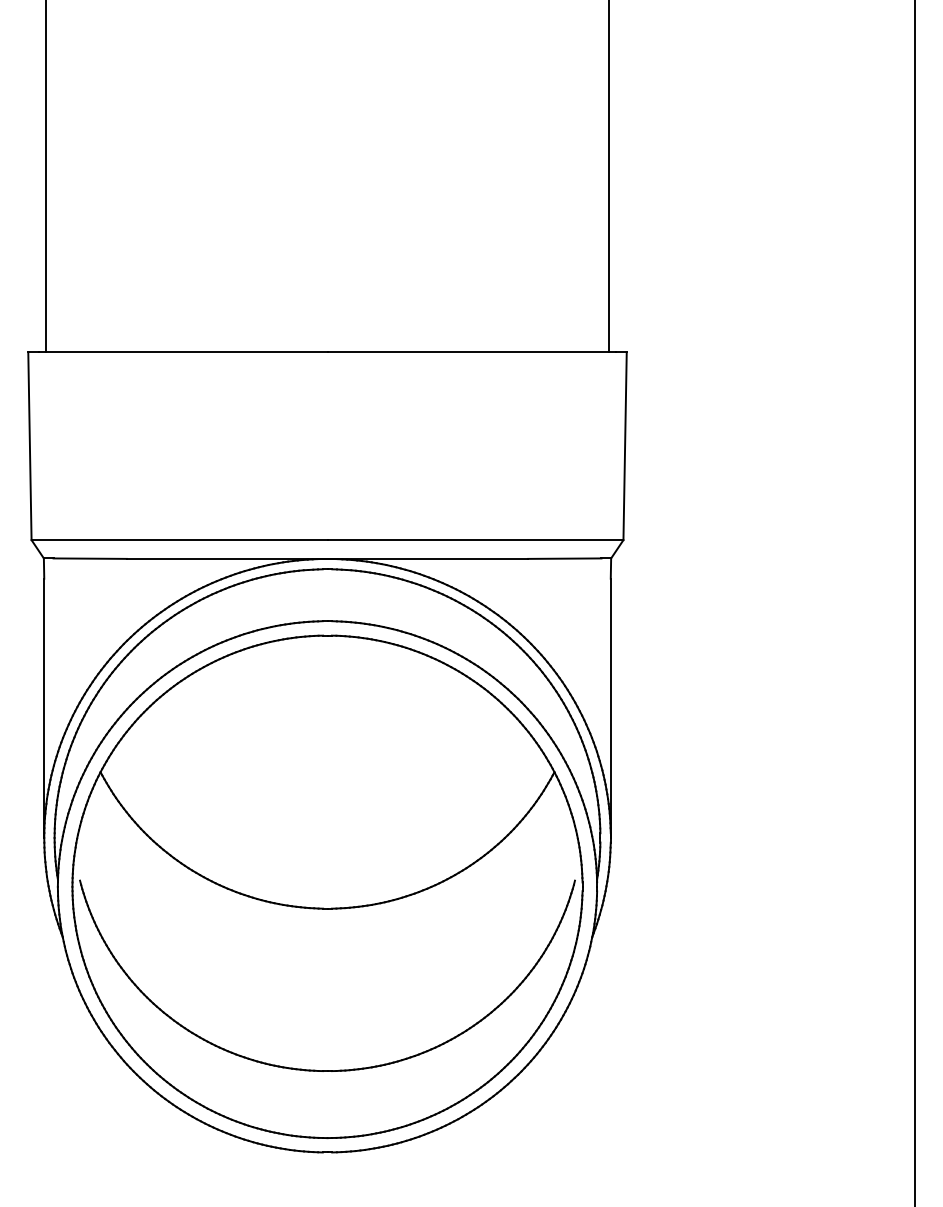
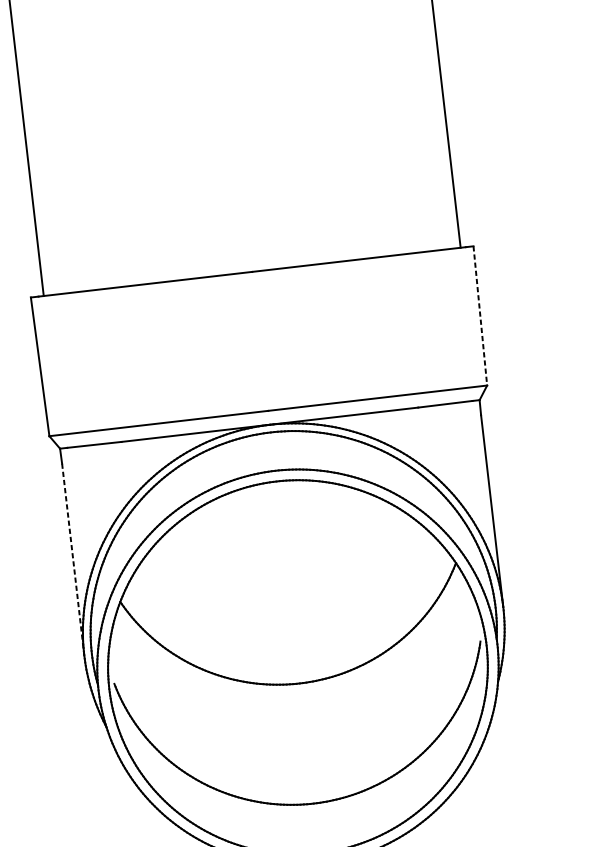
line: (625, 446) -> (480, 316), solid -> dashed
line: (44, 708) -> (73, 559), solid -> dashed

